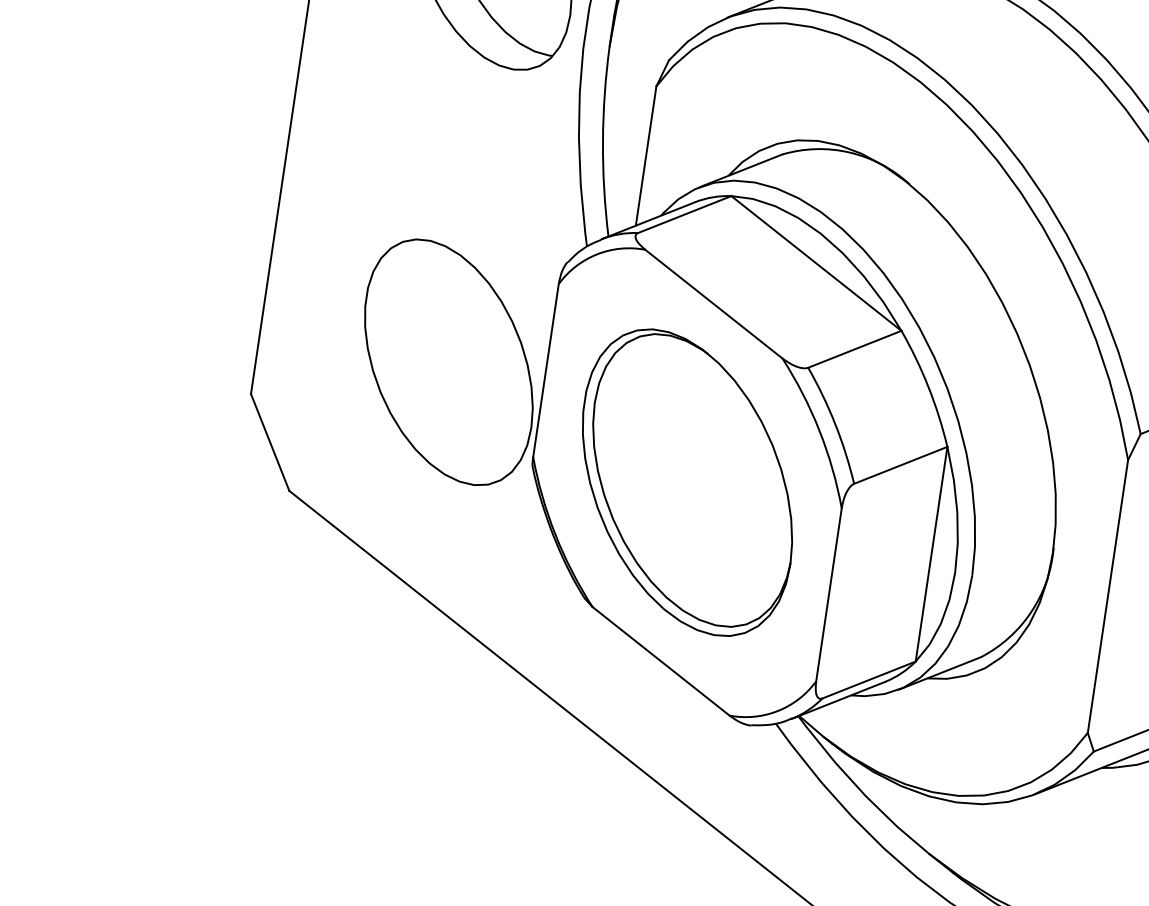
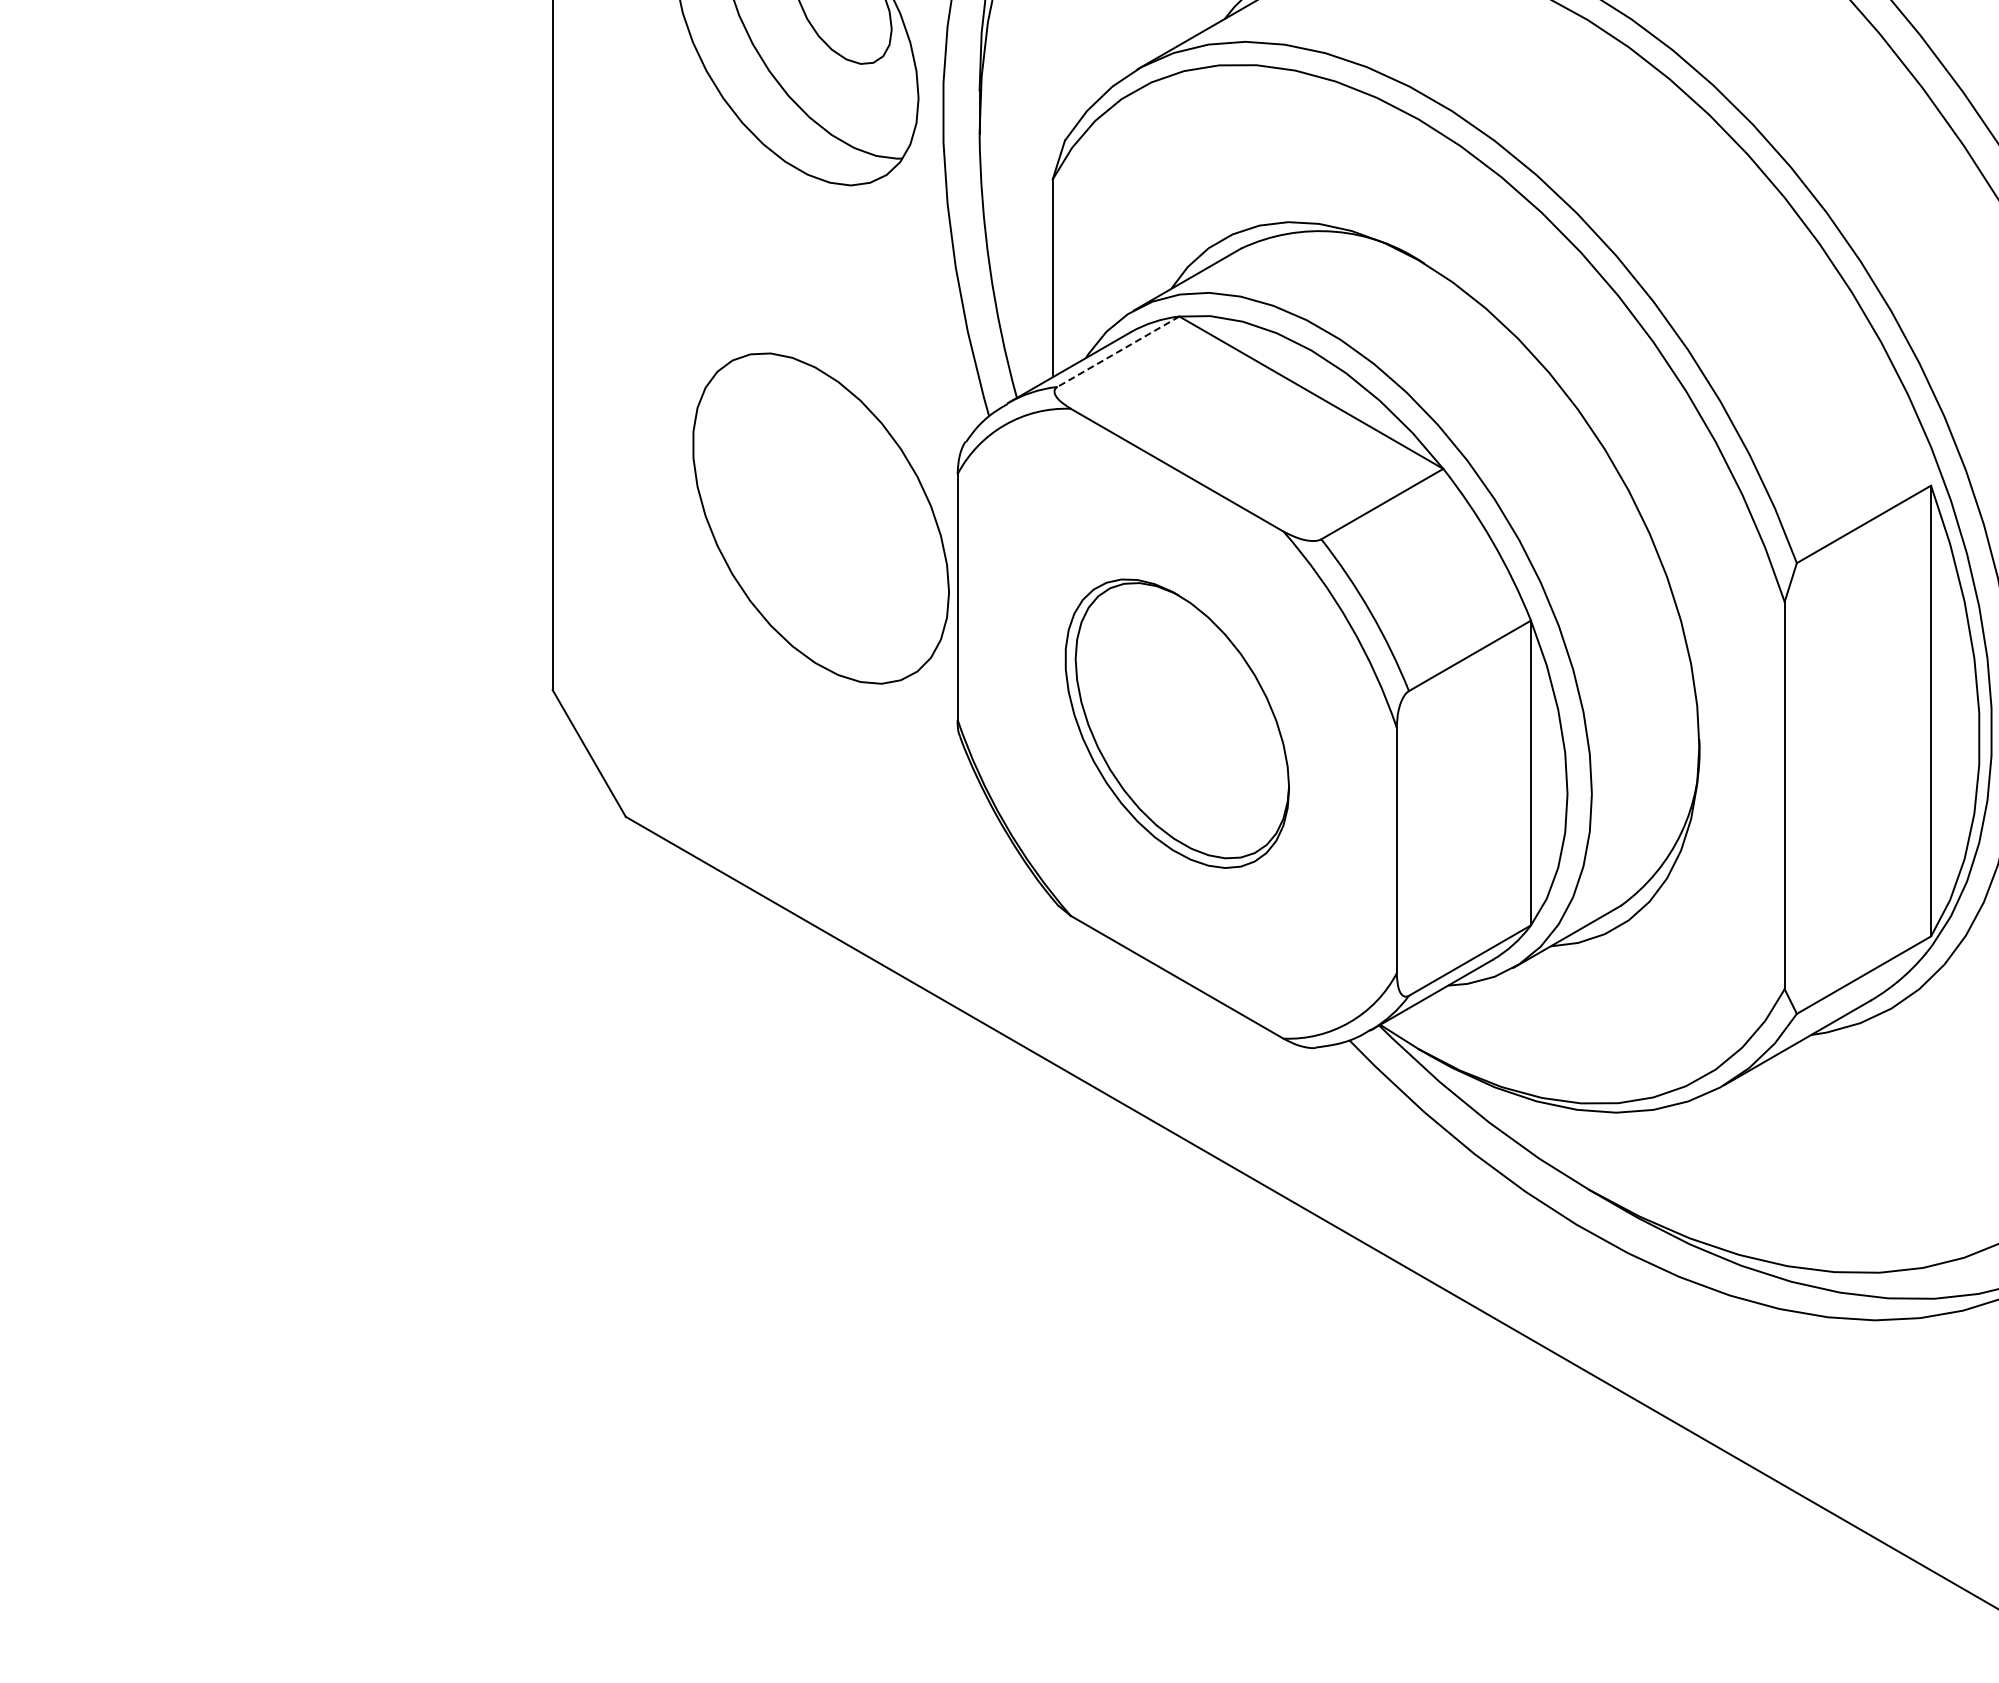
line: (684, 215) -> (1118, 352), solid -> dashed
part: (448, 362) -> (820, 518), moved
part: (687, 482) -> (1177, 723), size x0.7

